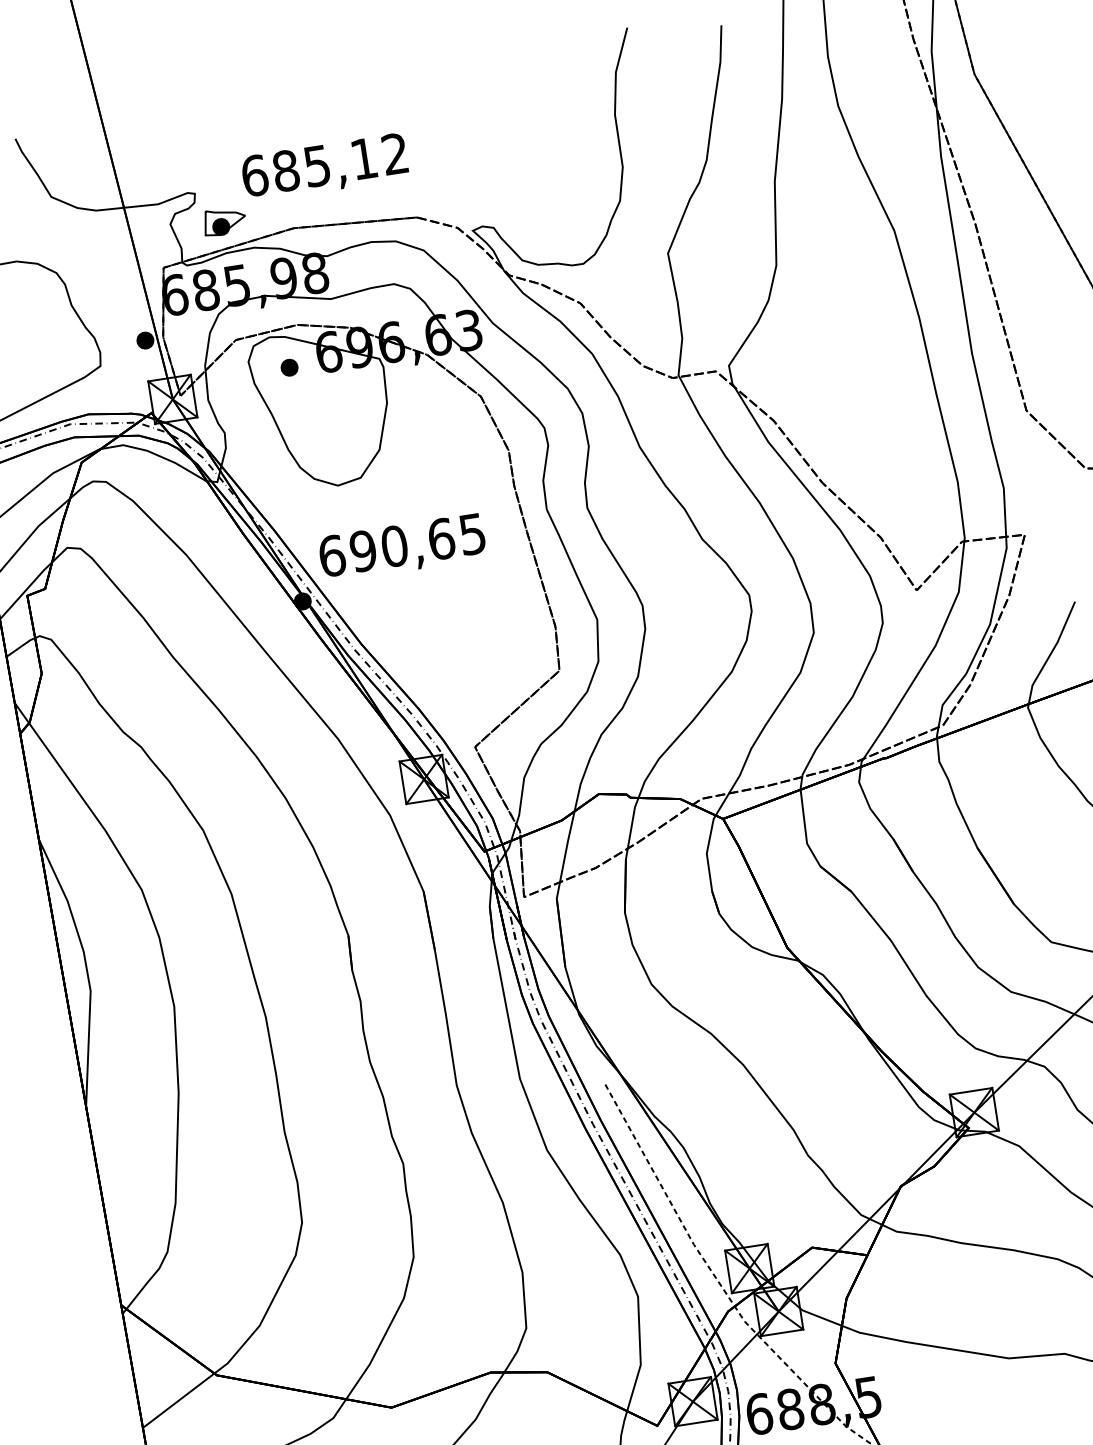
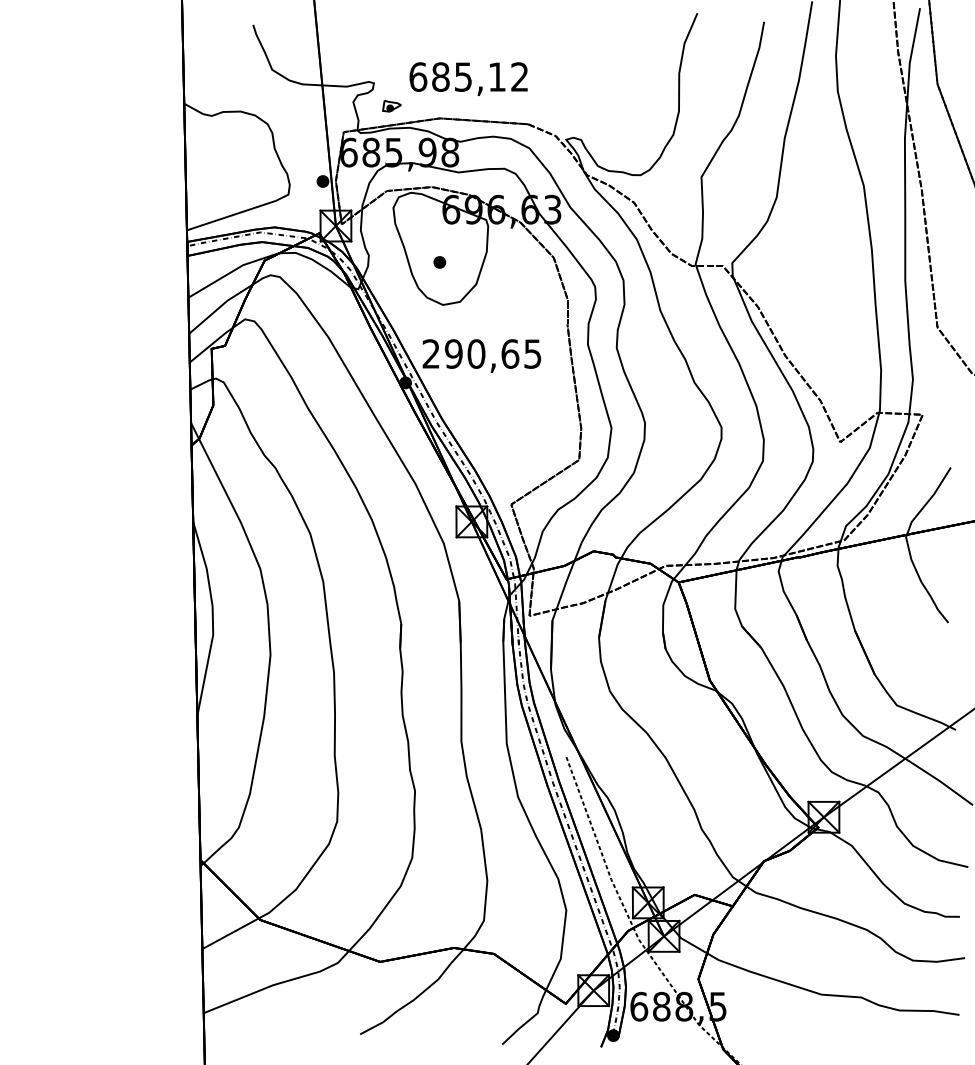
part: (224, 222) -> (391, 106), size x0.6
part: (289, 367) -> (439, 262), moved
text: (332, 555) -> (431, 353), 690,65 -> 290,65

